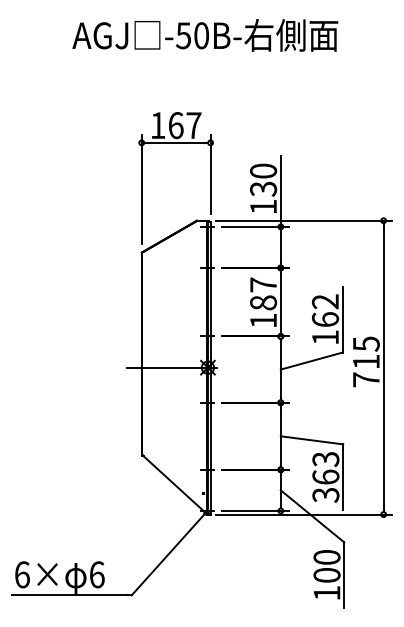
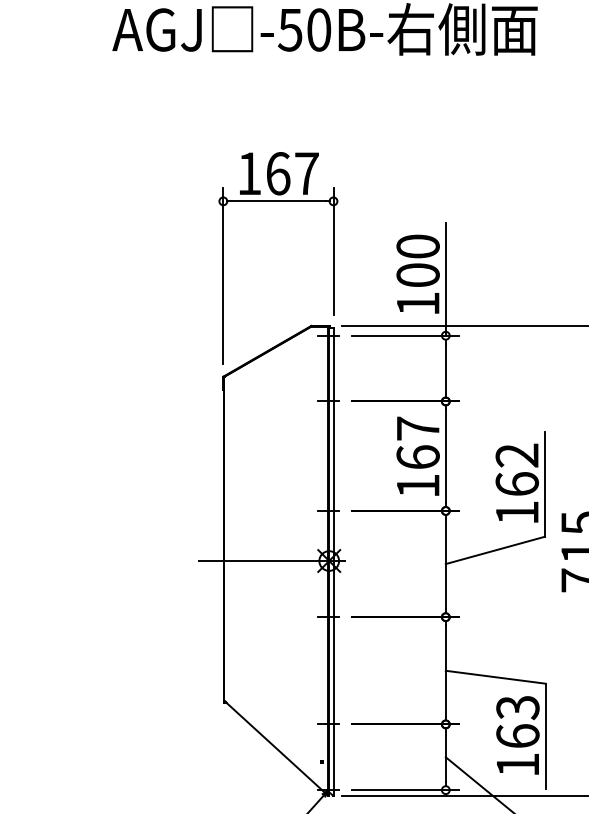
text: (263, 188) -> (418, 274), 130 -> 100
text: (263, 302) -> (418, 456), 187 -> 167
text: (325, 495) -> (517, 765), 363 -> 163

